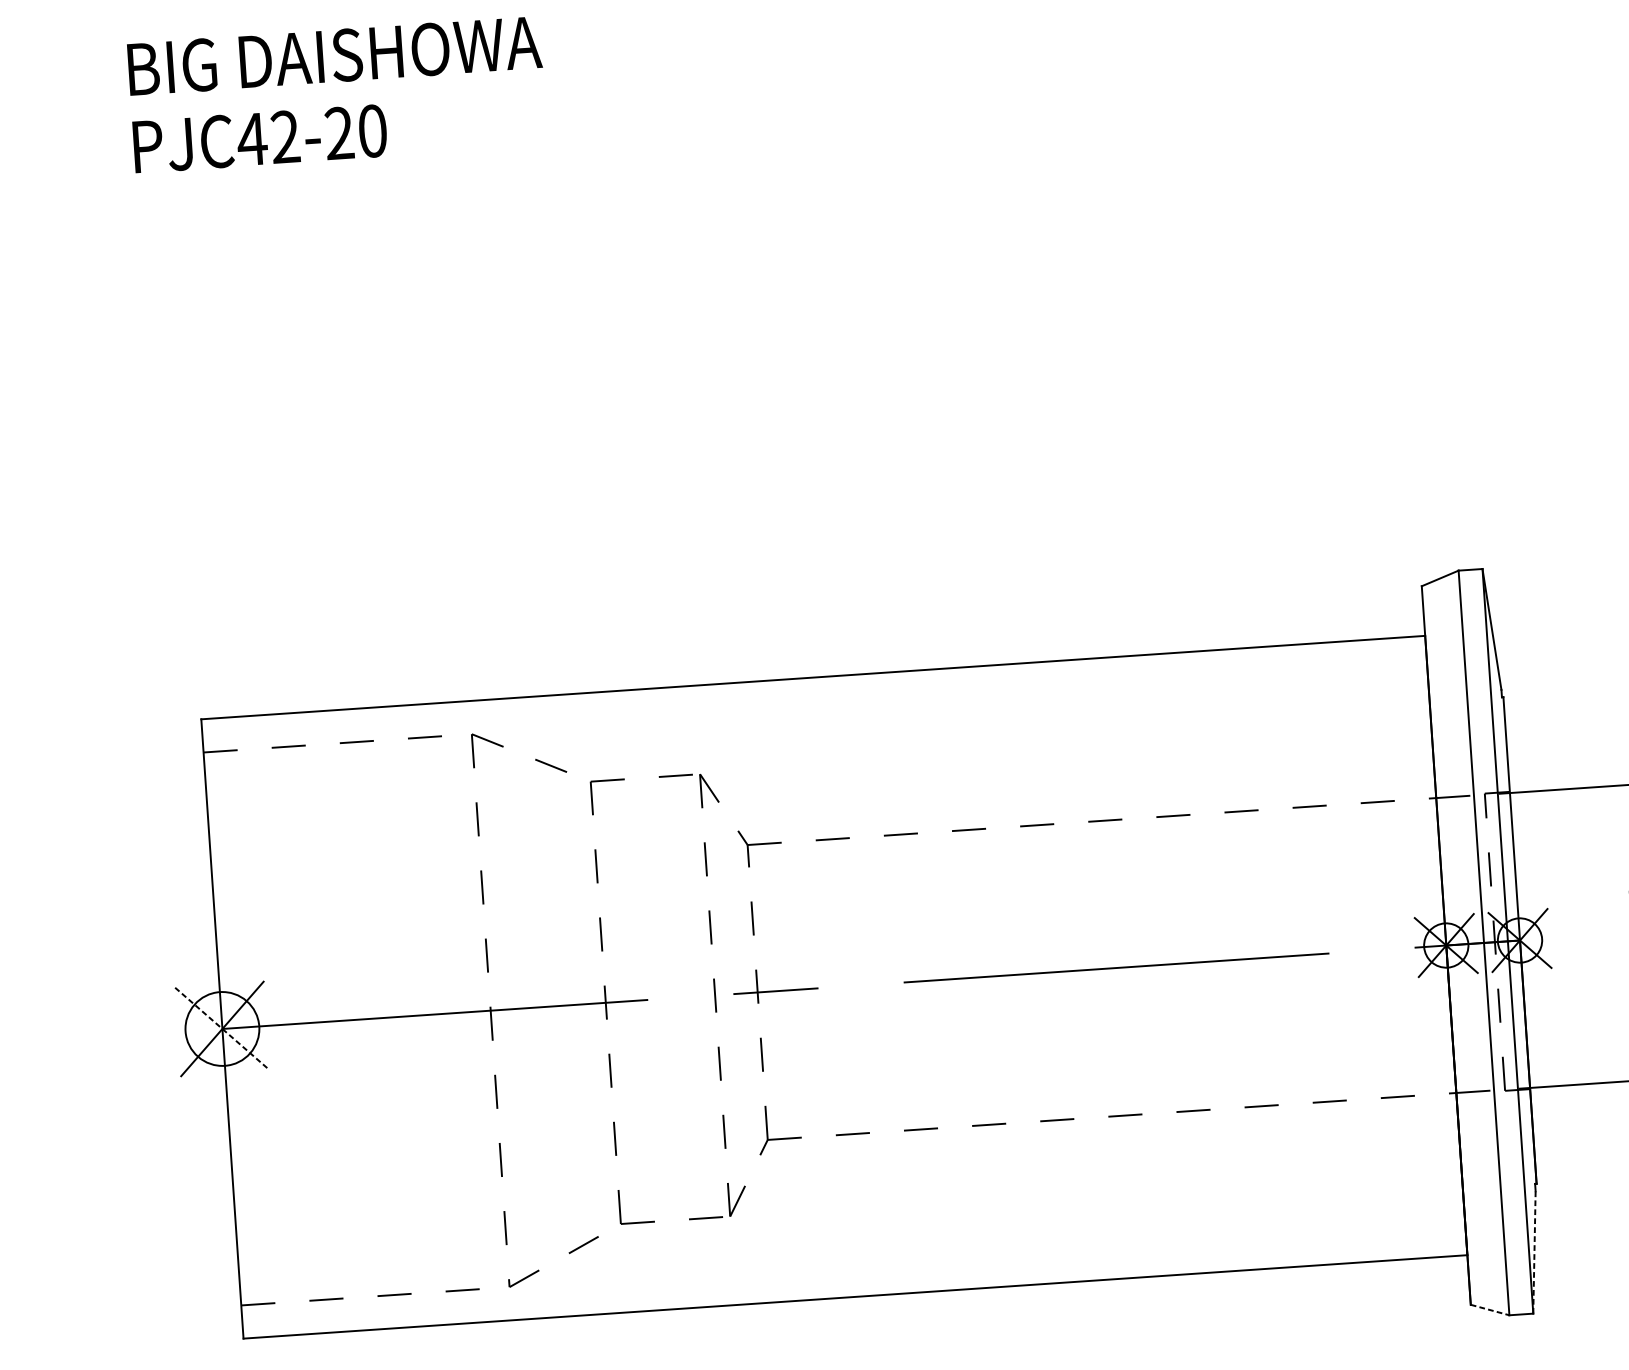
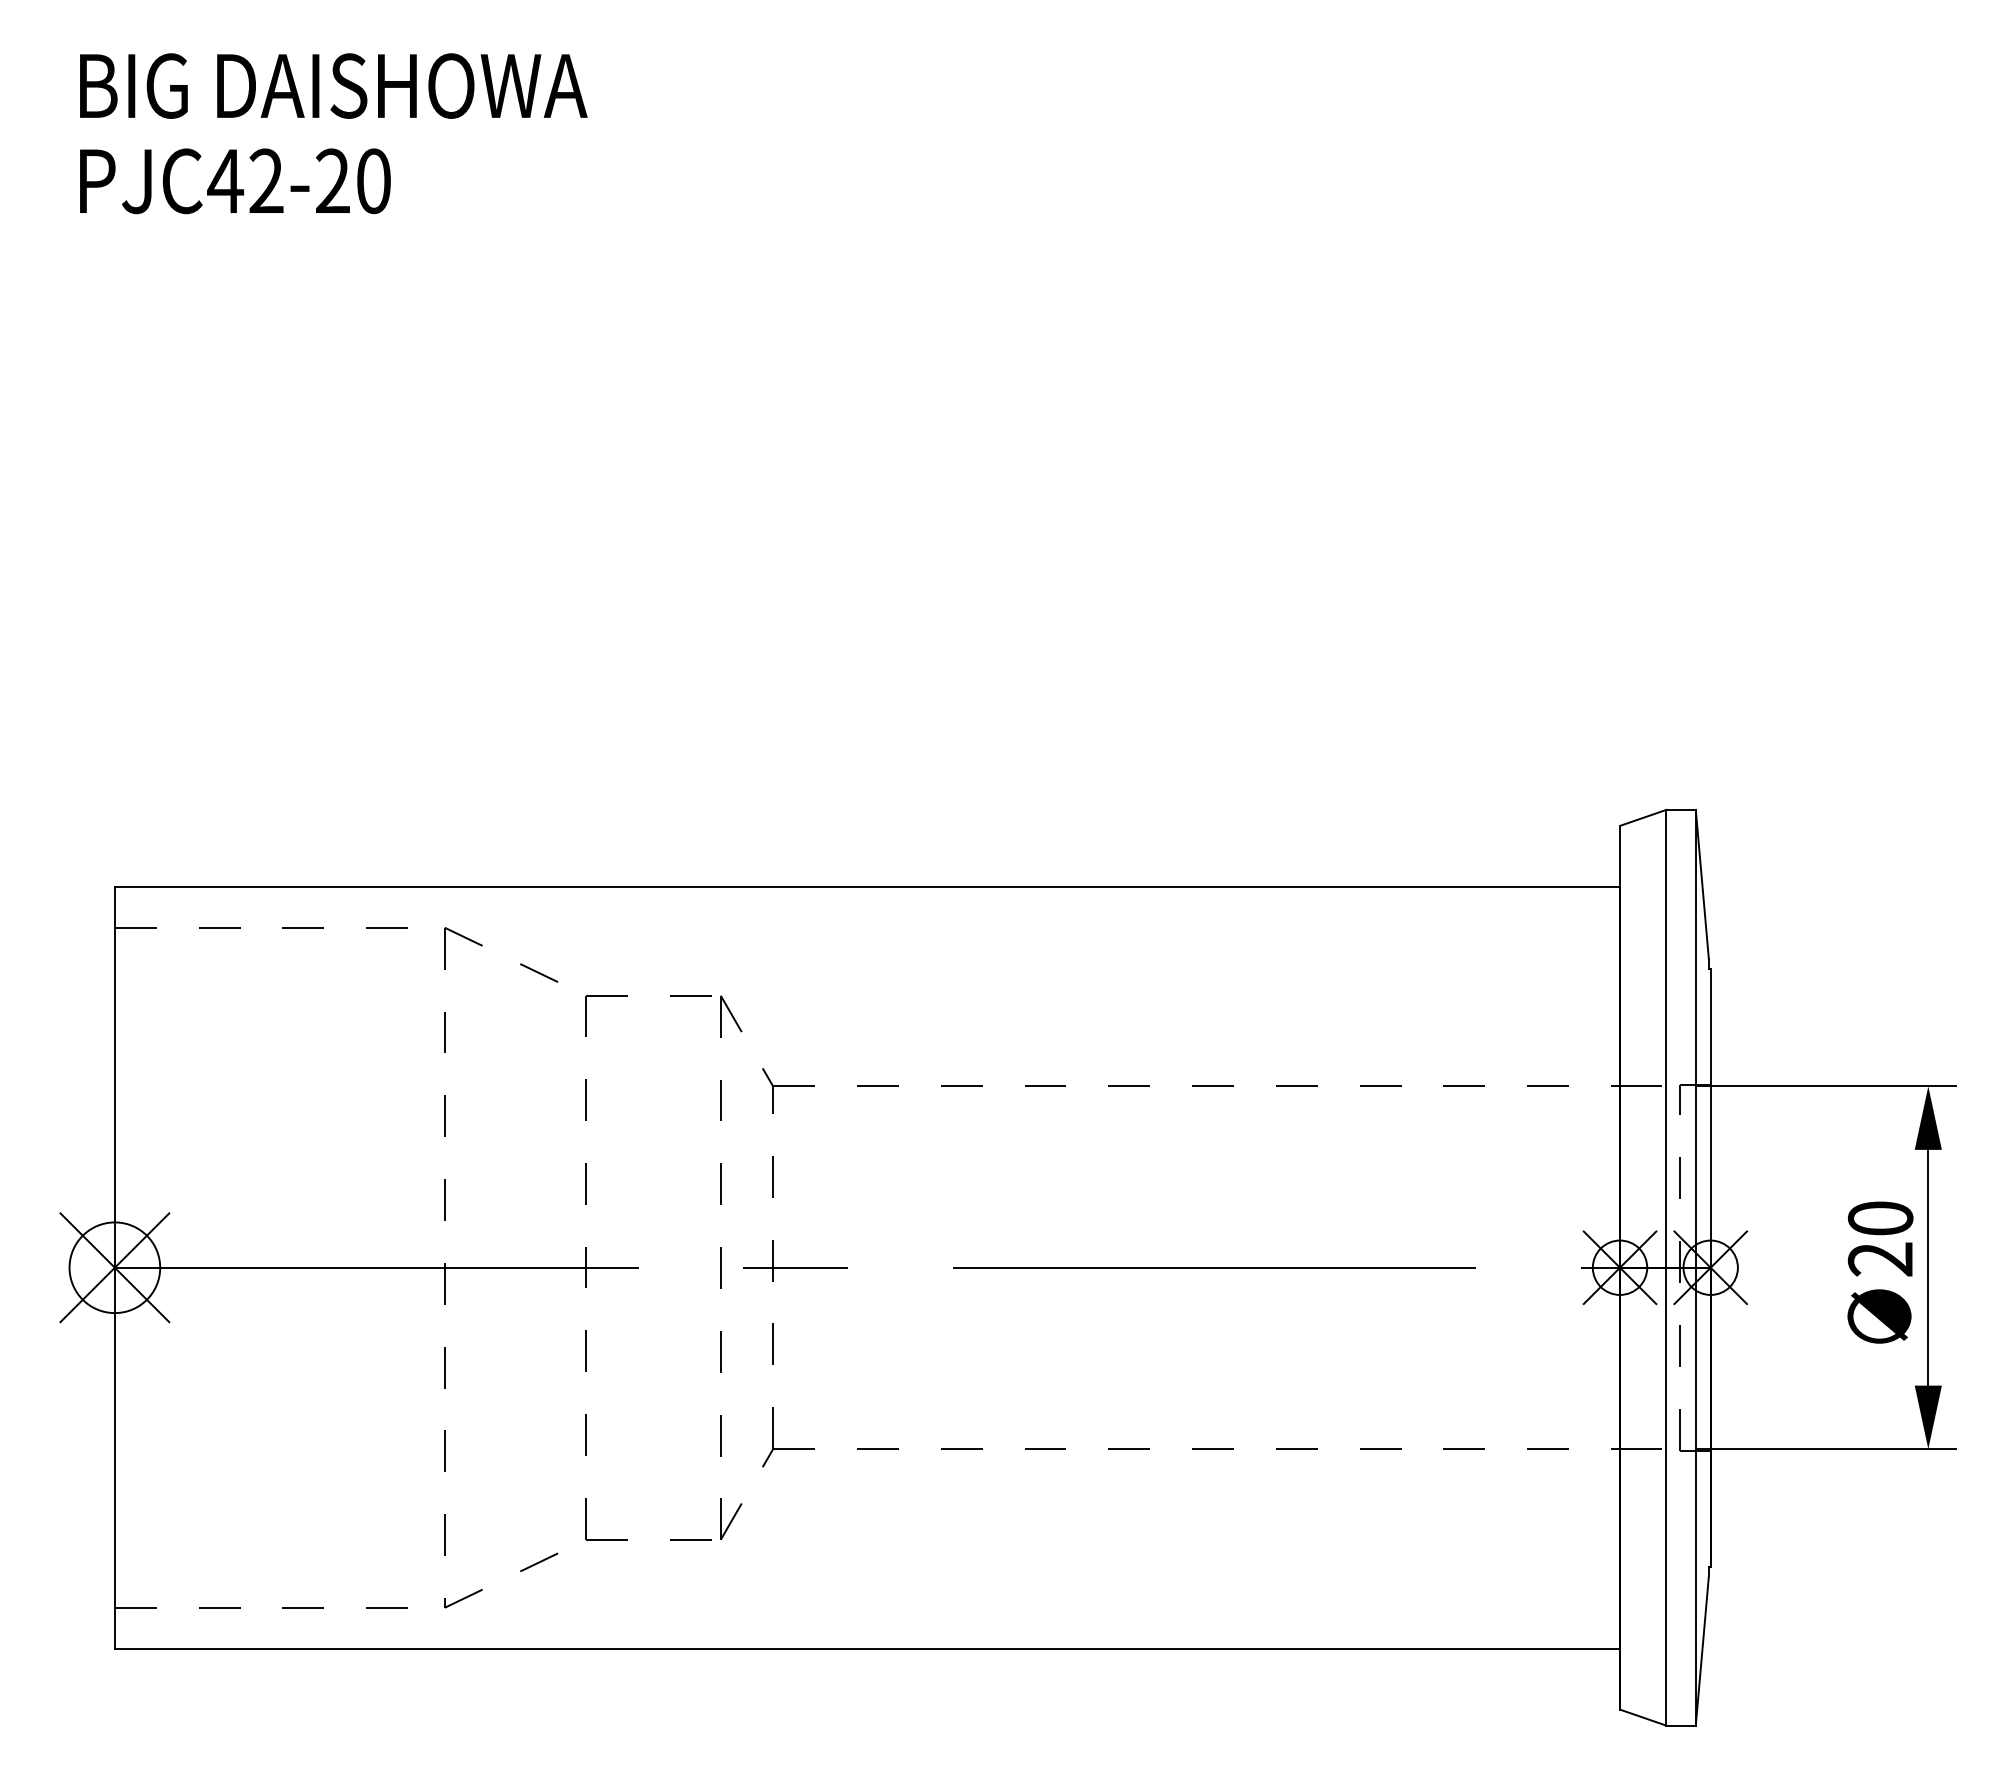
line: (222, 1028) -> (114, 1267), dashed -> solid
line: (1534, 1252) -> (1702, 1650), dashed -> solid
line: (1490, 1309) -> (1643, 1717), dashed -> solid

